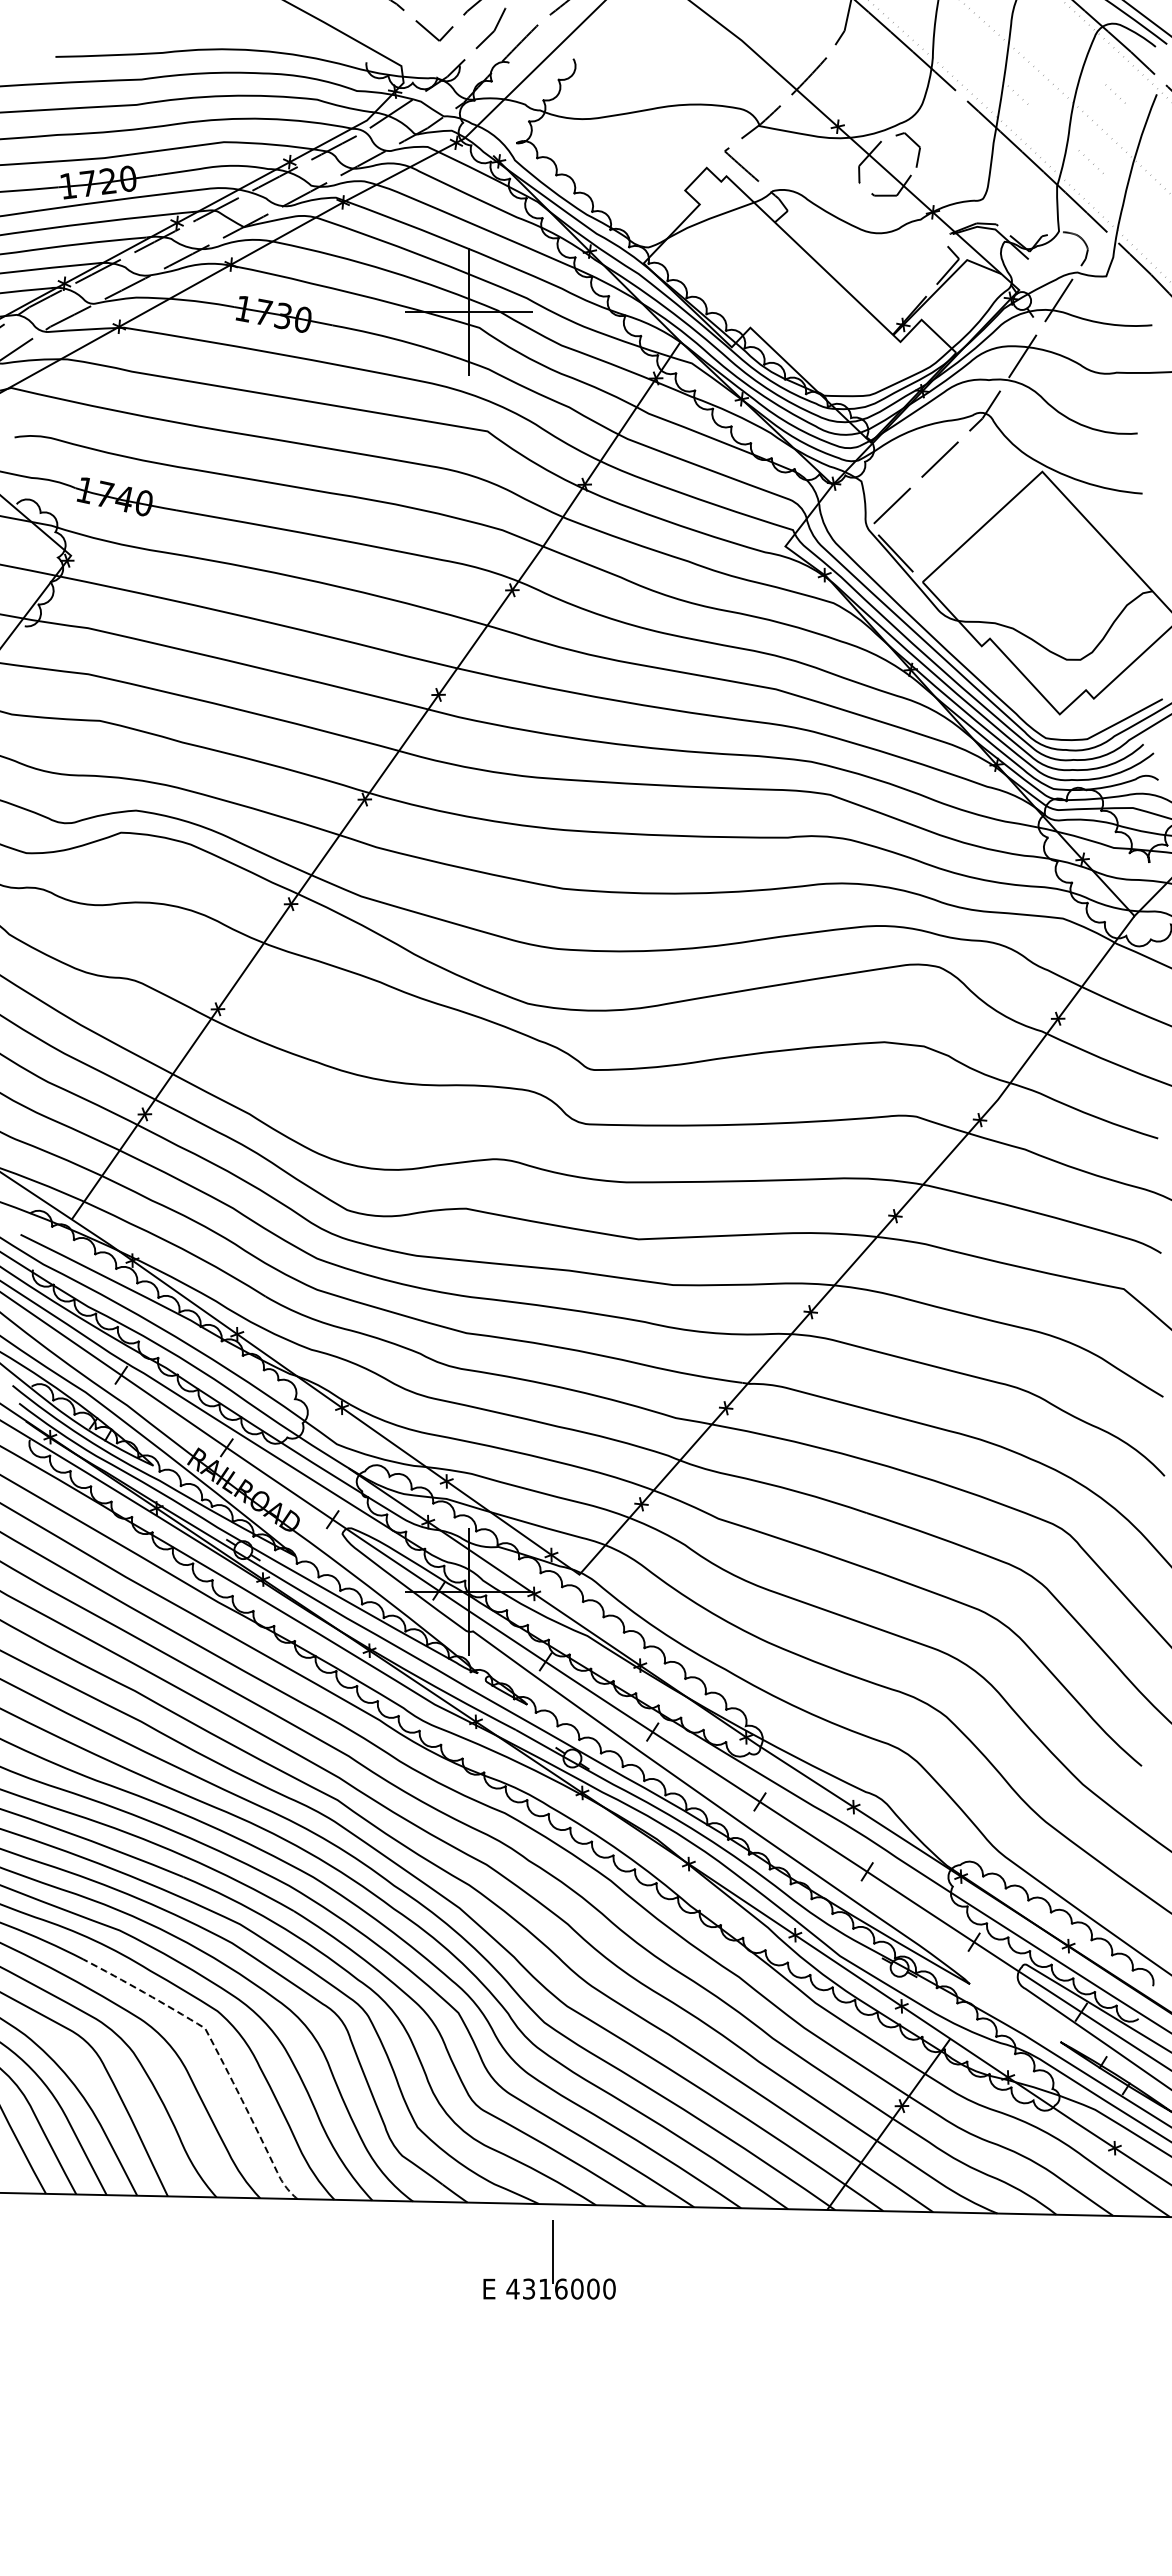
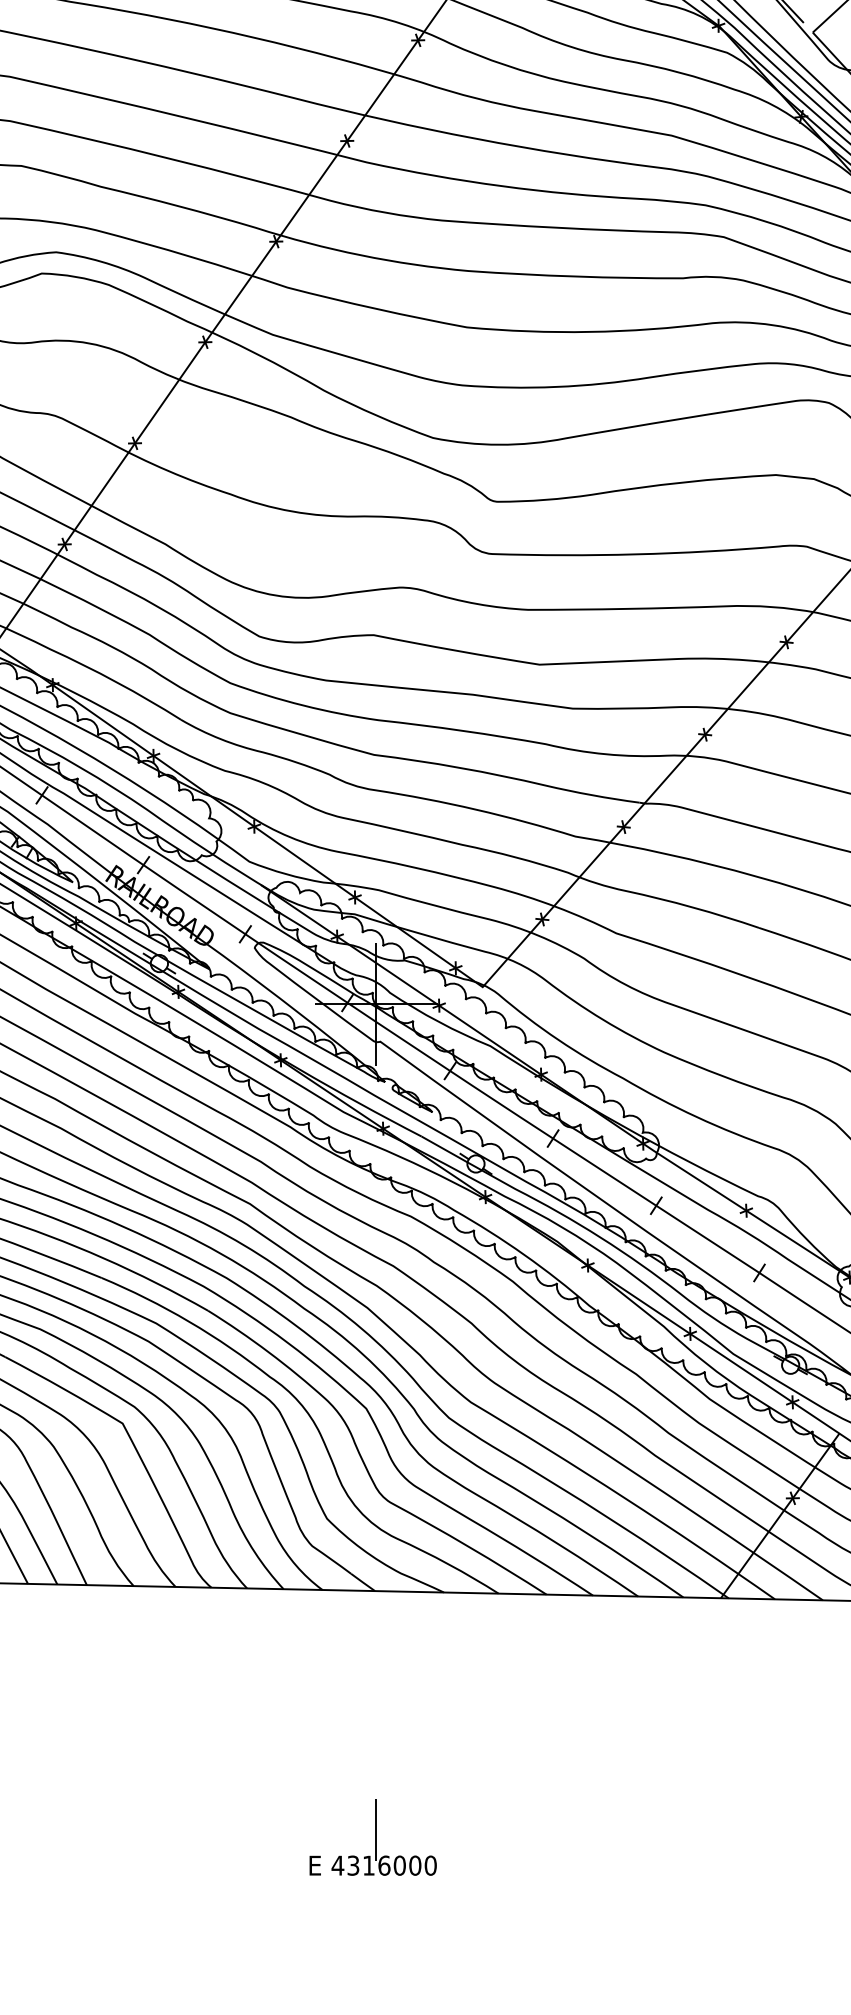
line: (218, 2053) -> (135, 1447), dashed -> solid
part: (549, 2259) -> (373, 1837), moved

